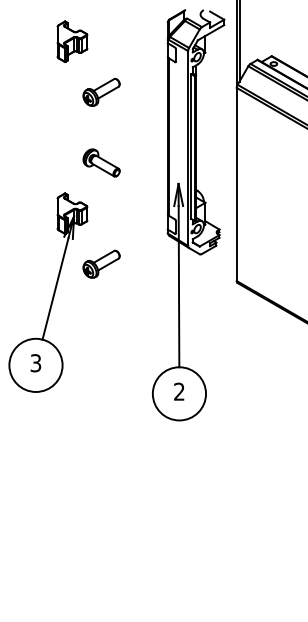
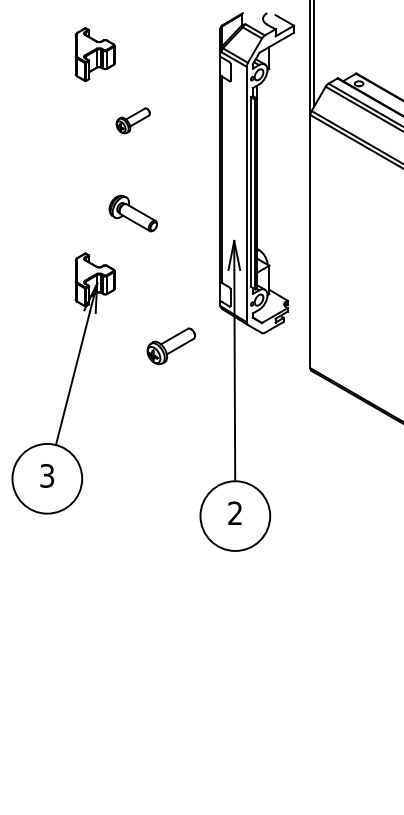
part: (101, 91) -> (133, 119), size x0.7
part: (101, 263) -> (171, 345), moved

